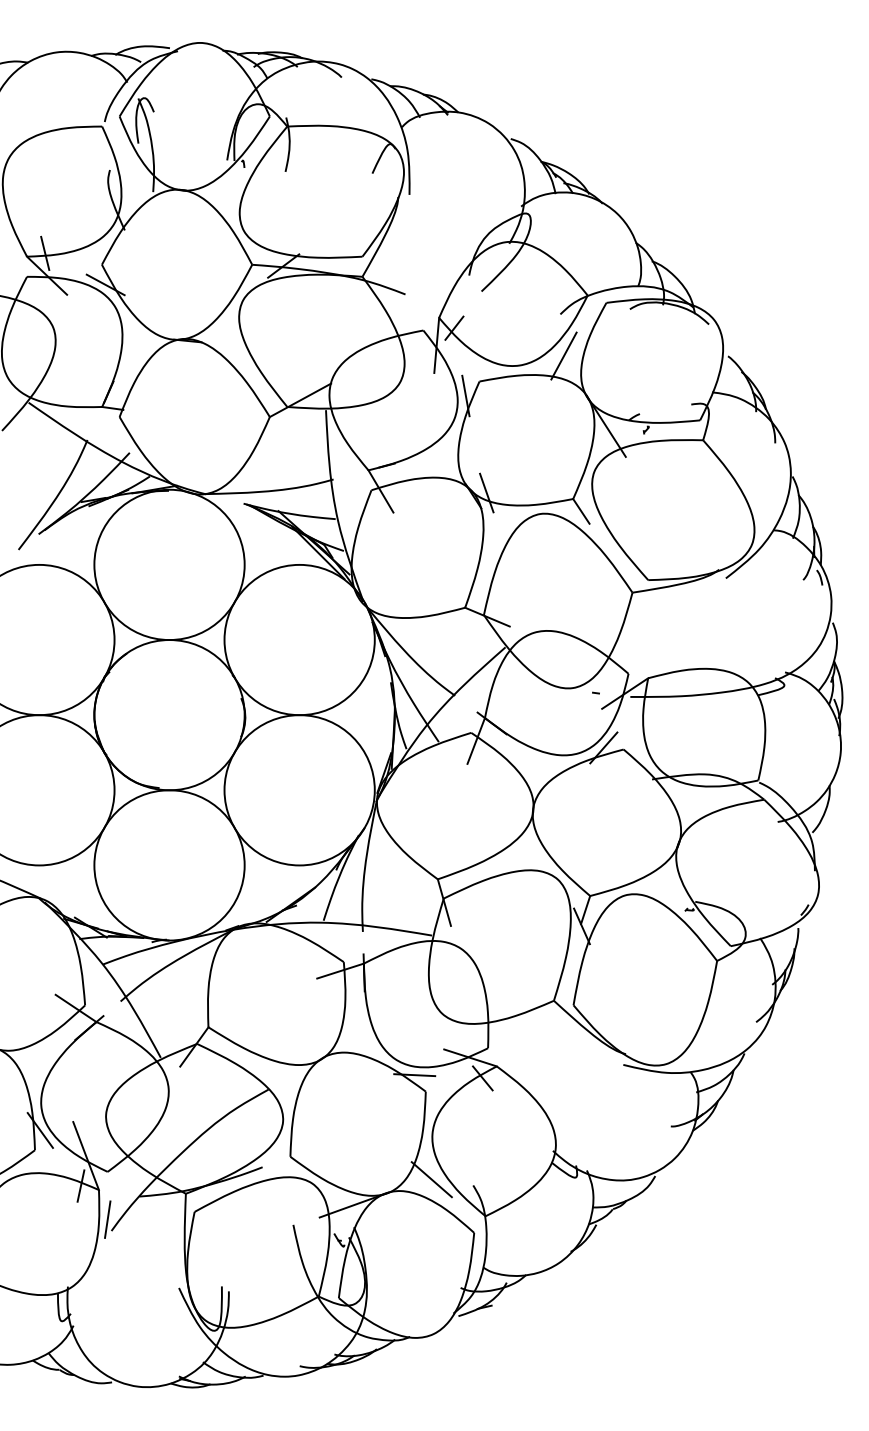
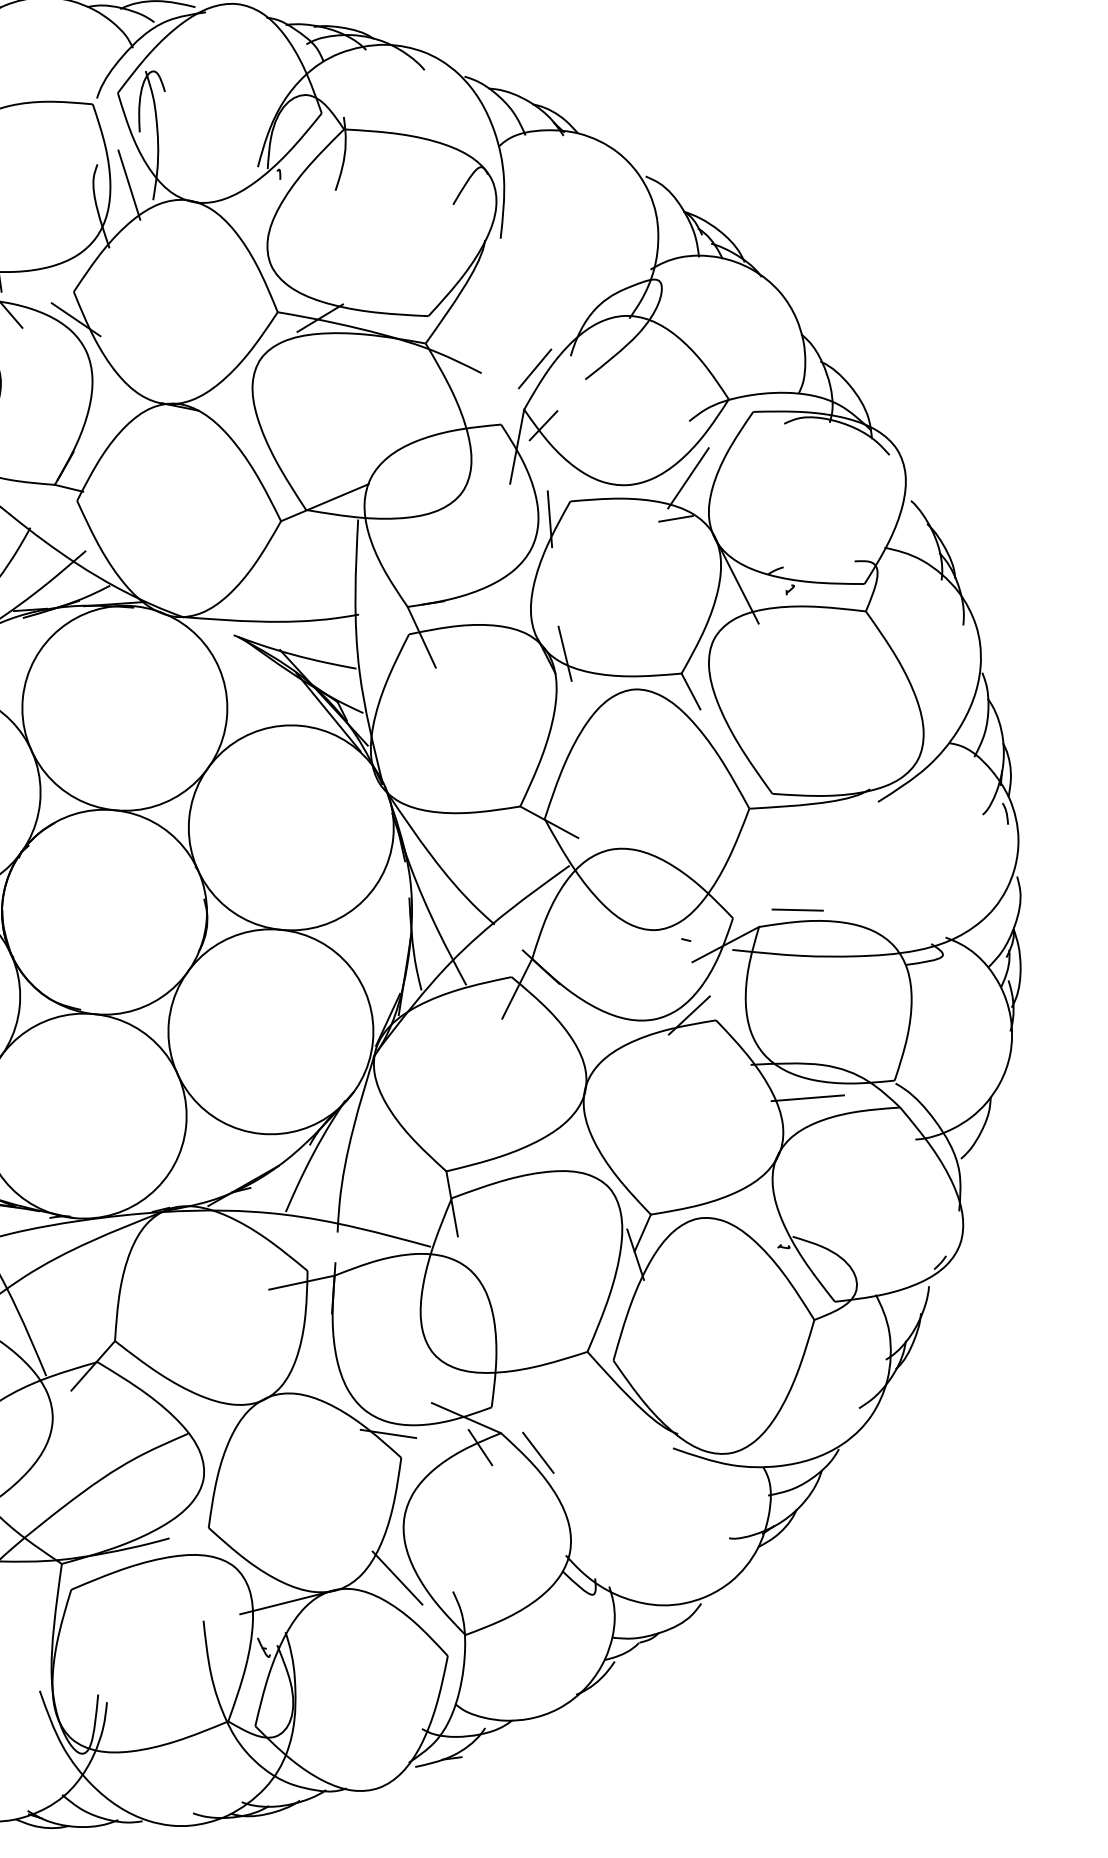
line: (134, 182) -> (129, 184), added
line: (443, 287) -> (534, 368), added
line: (557, 386) -> (675, 518), added
line: (674, 662) -> (796, 909), added
line: (696, 799) -> (808, 1098), added
line: (525, 1077) -> (538, 1452), added

